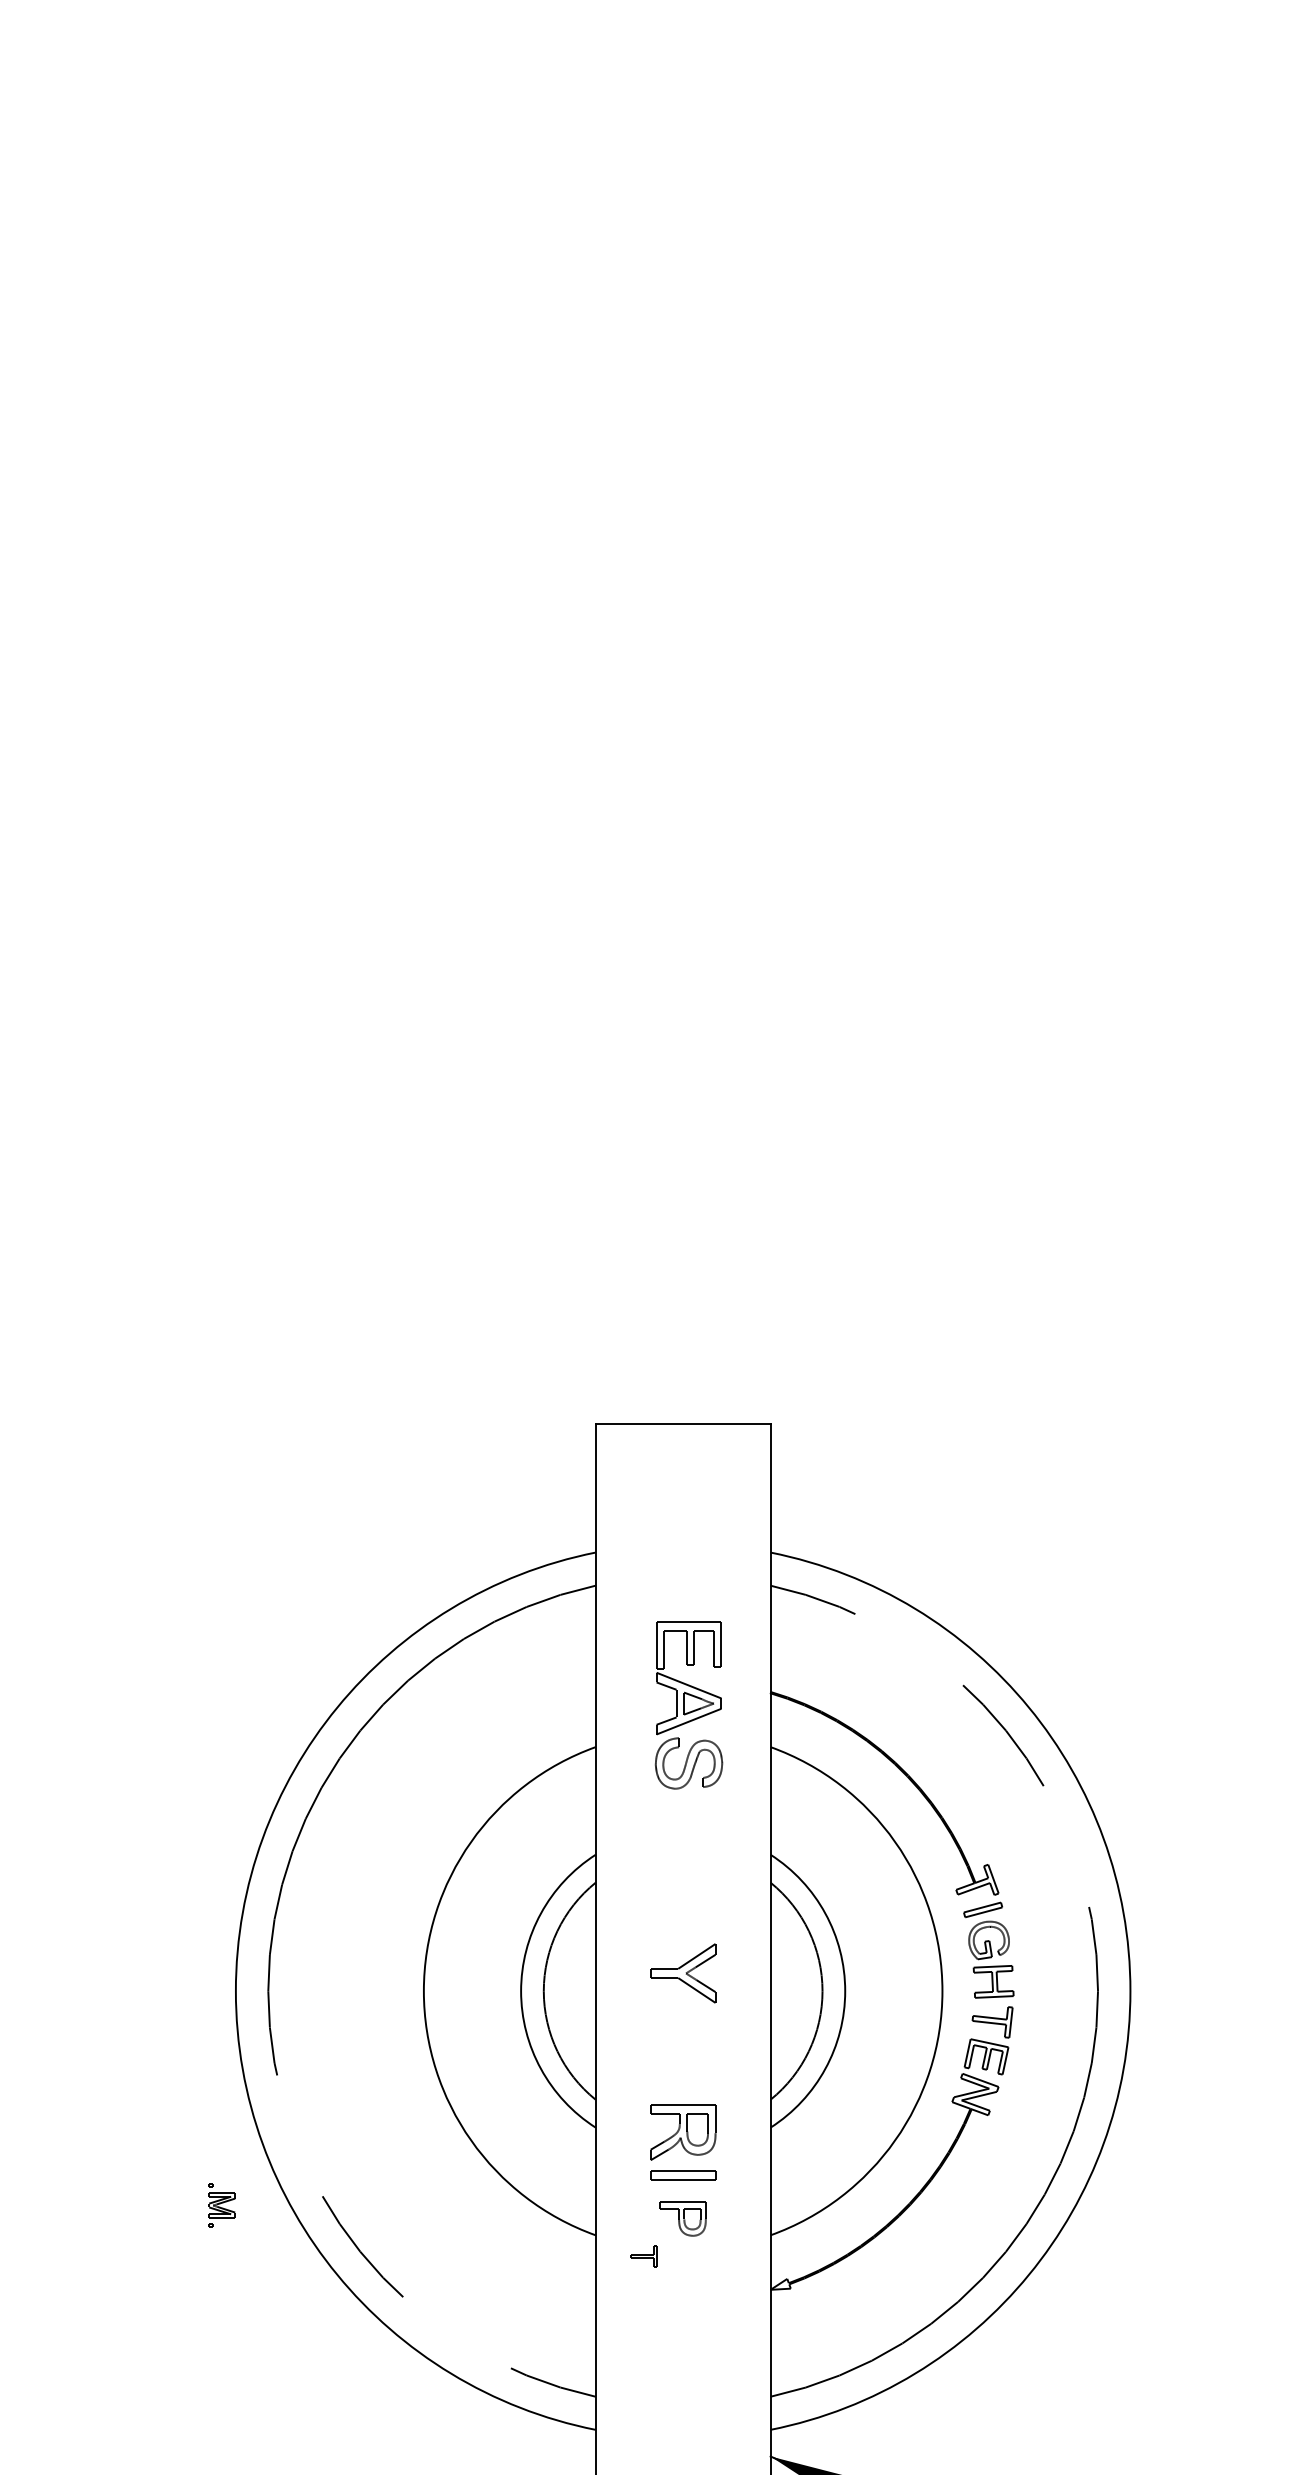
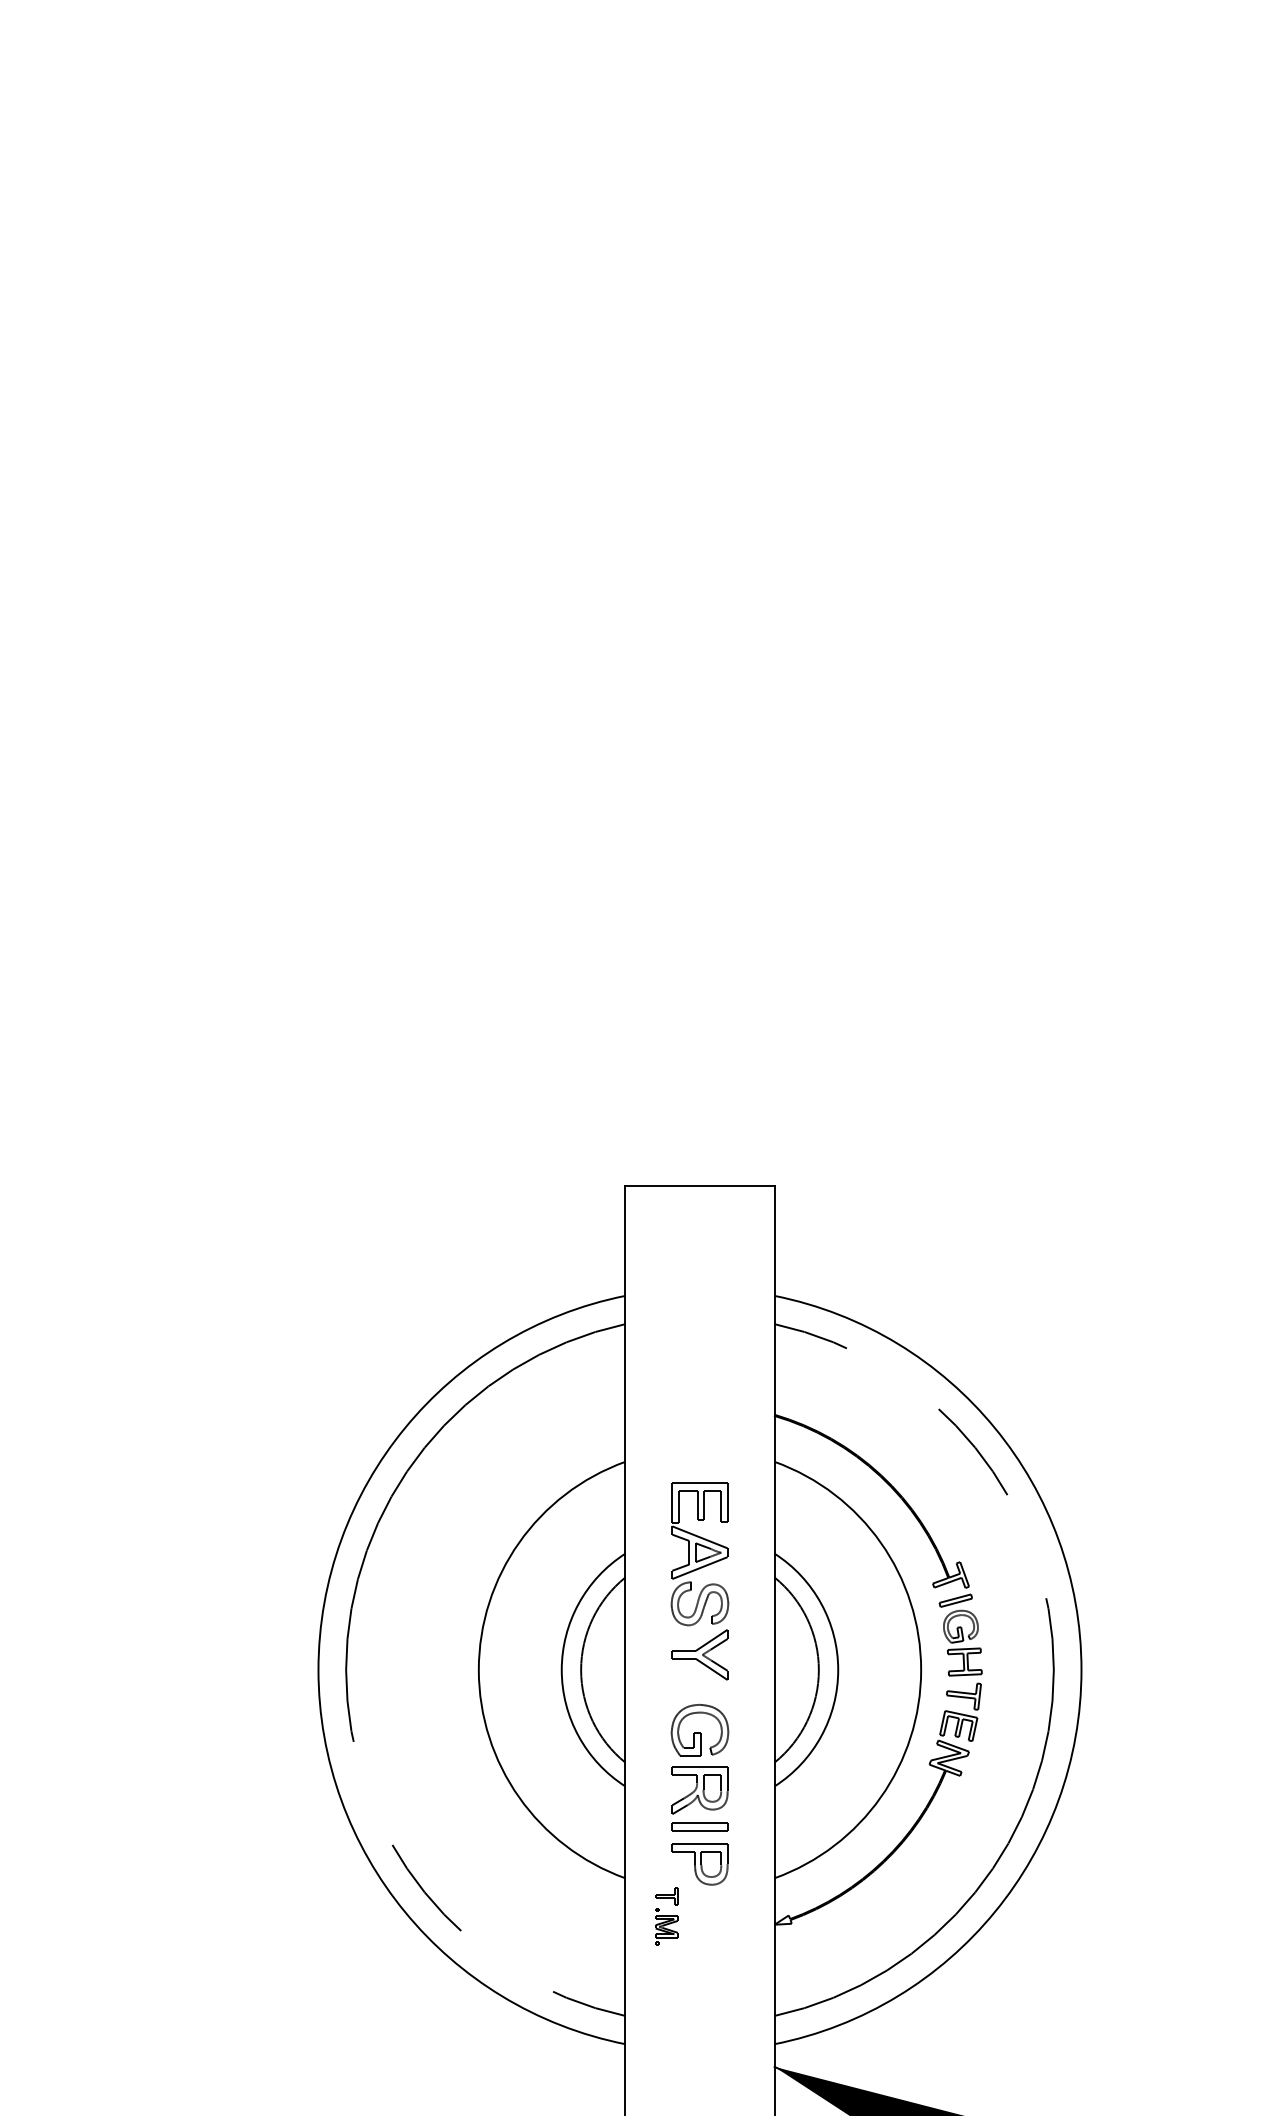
part: (688, 1705) -> (699, 1554), moved
part: (682, 2060) -> (699, 1729), added
part: (221, 2205) -> (666, 1926), moved
part: (682, 2219) -> (699, 1864), size x1.43

